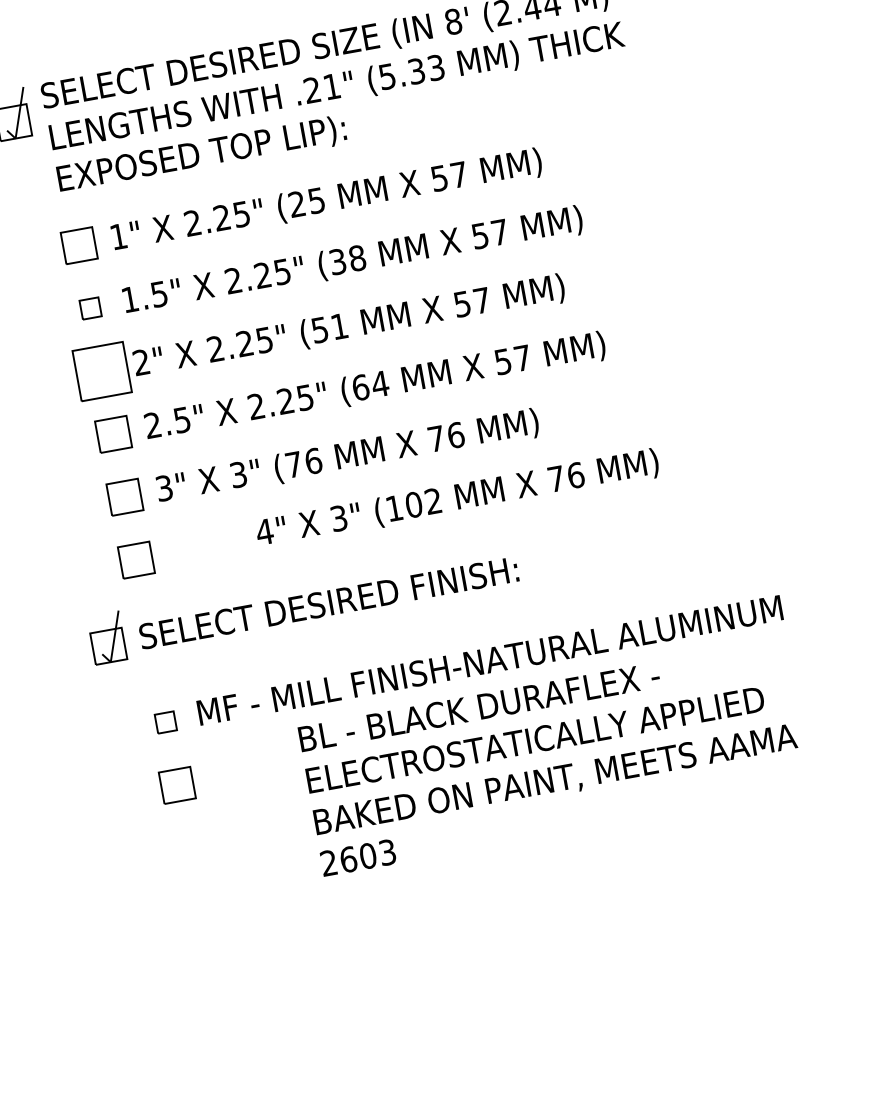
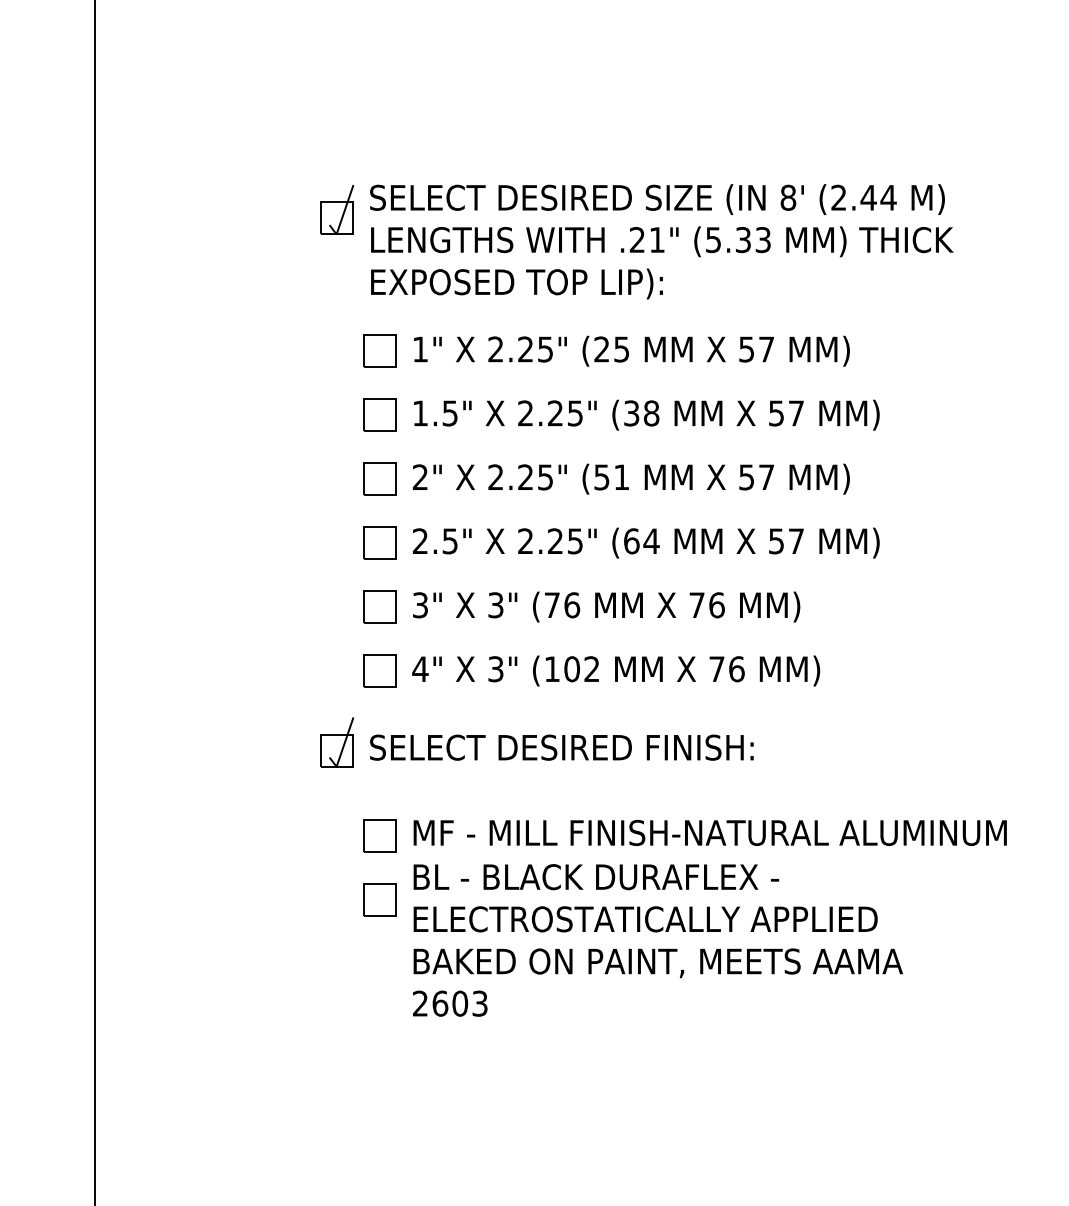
part: (90, 307) -> (379, 414), size x1.67
part: (101, 370) -> (379, 478), size x0.62
text: (457, 498) -> (616, 670), moved
part: (165, 722) -> (379, 835), size x1.67
text: (550, 758) -> (657, 940), moved

